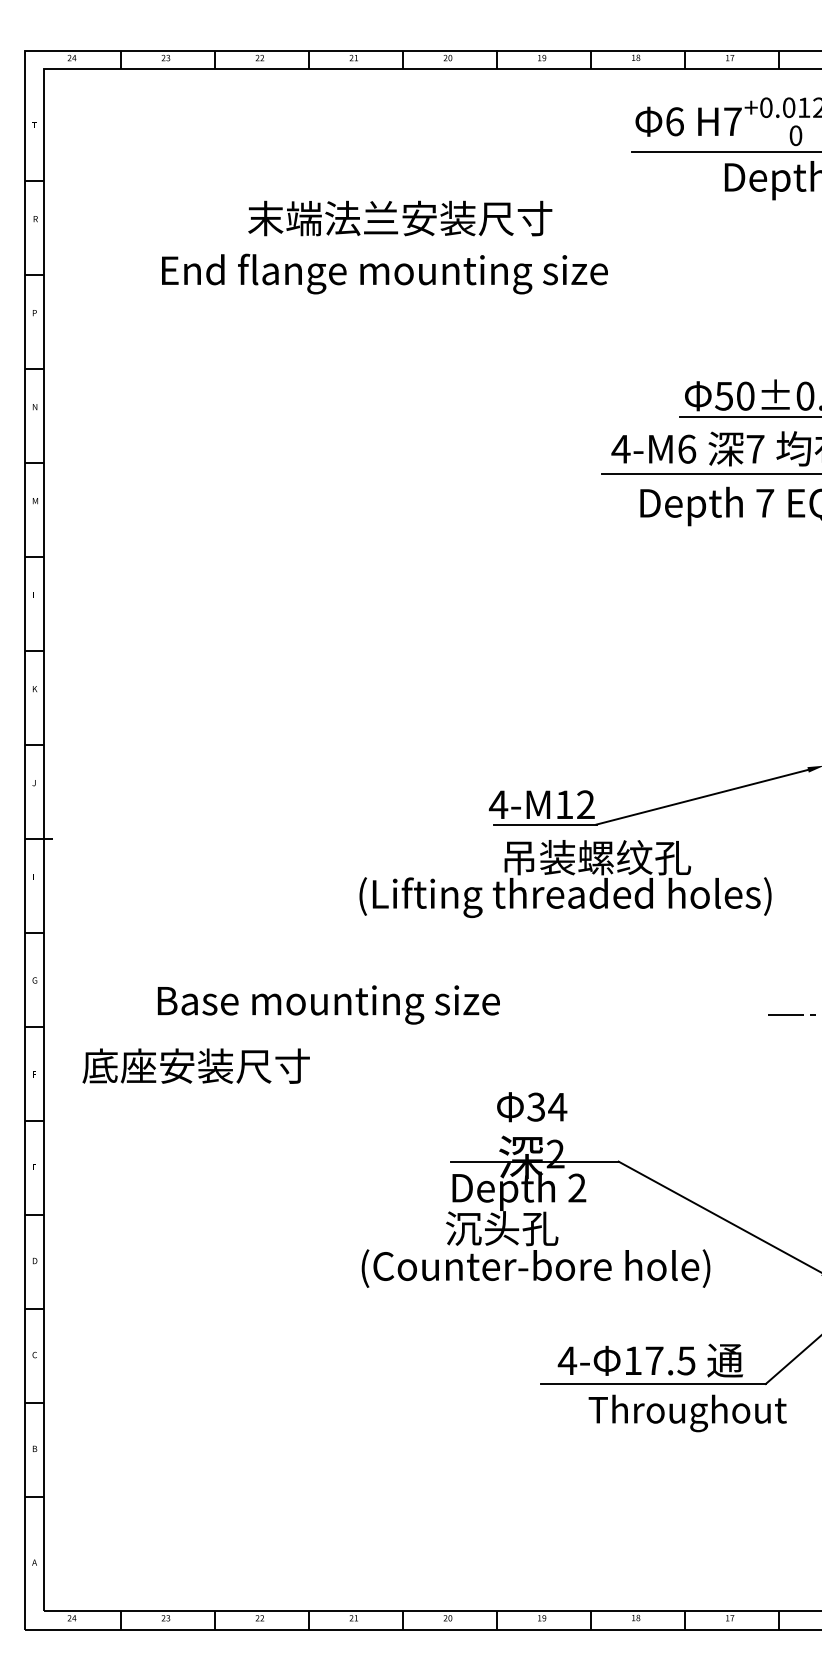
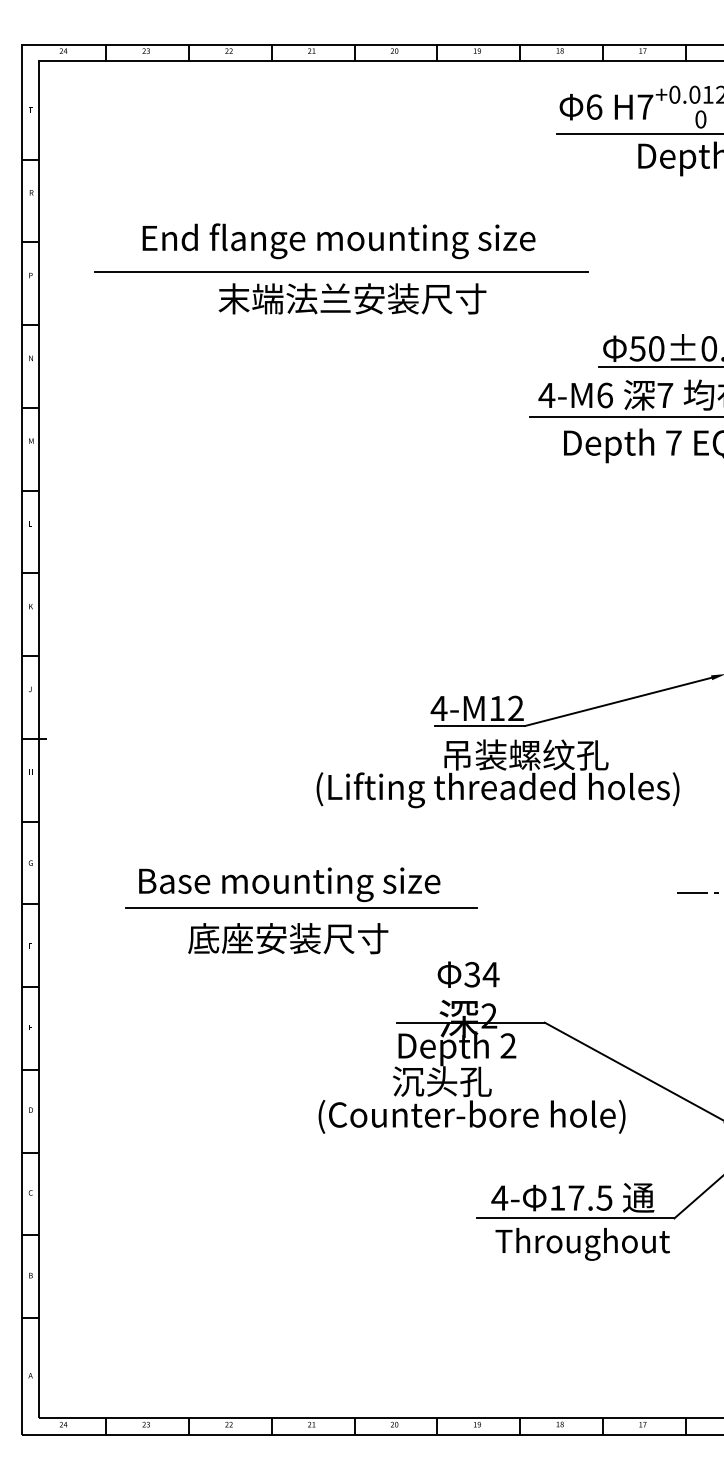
text: (400, 218) -> (352, 298), moved
line: (387, 309) -> (341, 272), added
line: (341, 1031) -> (300, 908), added
text: (195, 1065) -> (287, 938), moved
text: (687, 1413) -> (582, 1244), moved

